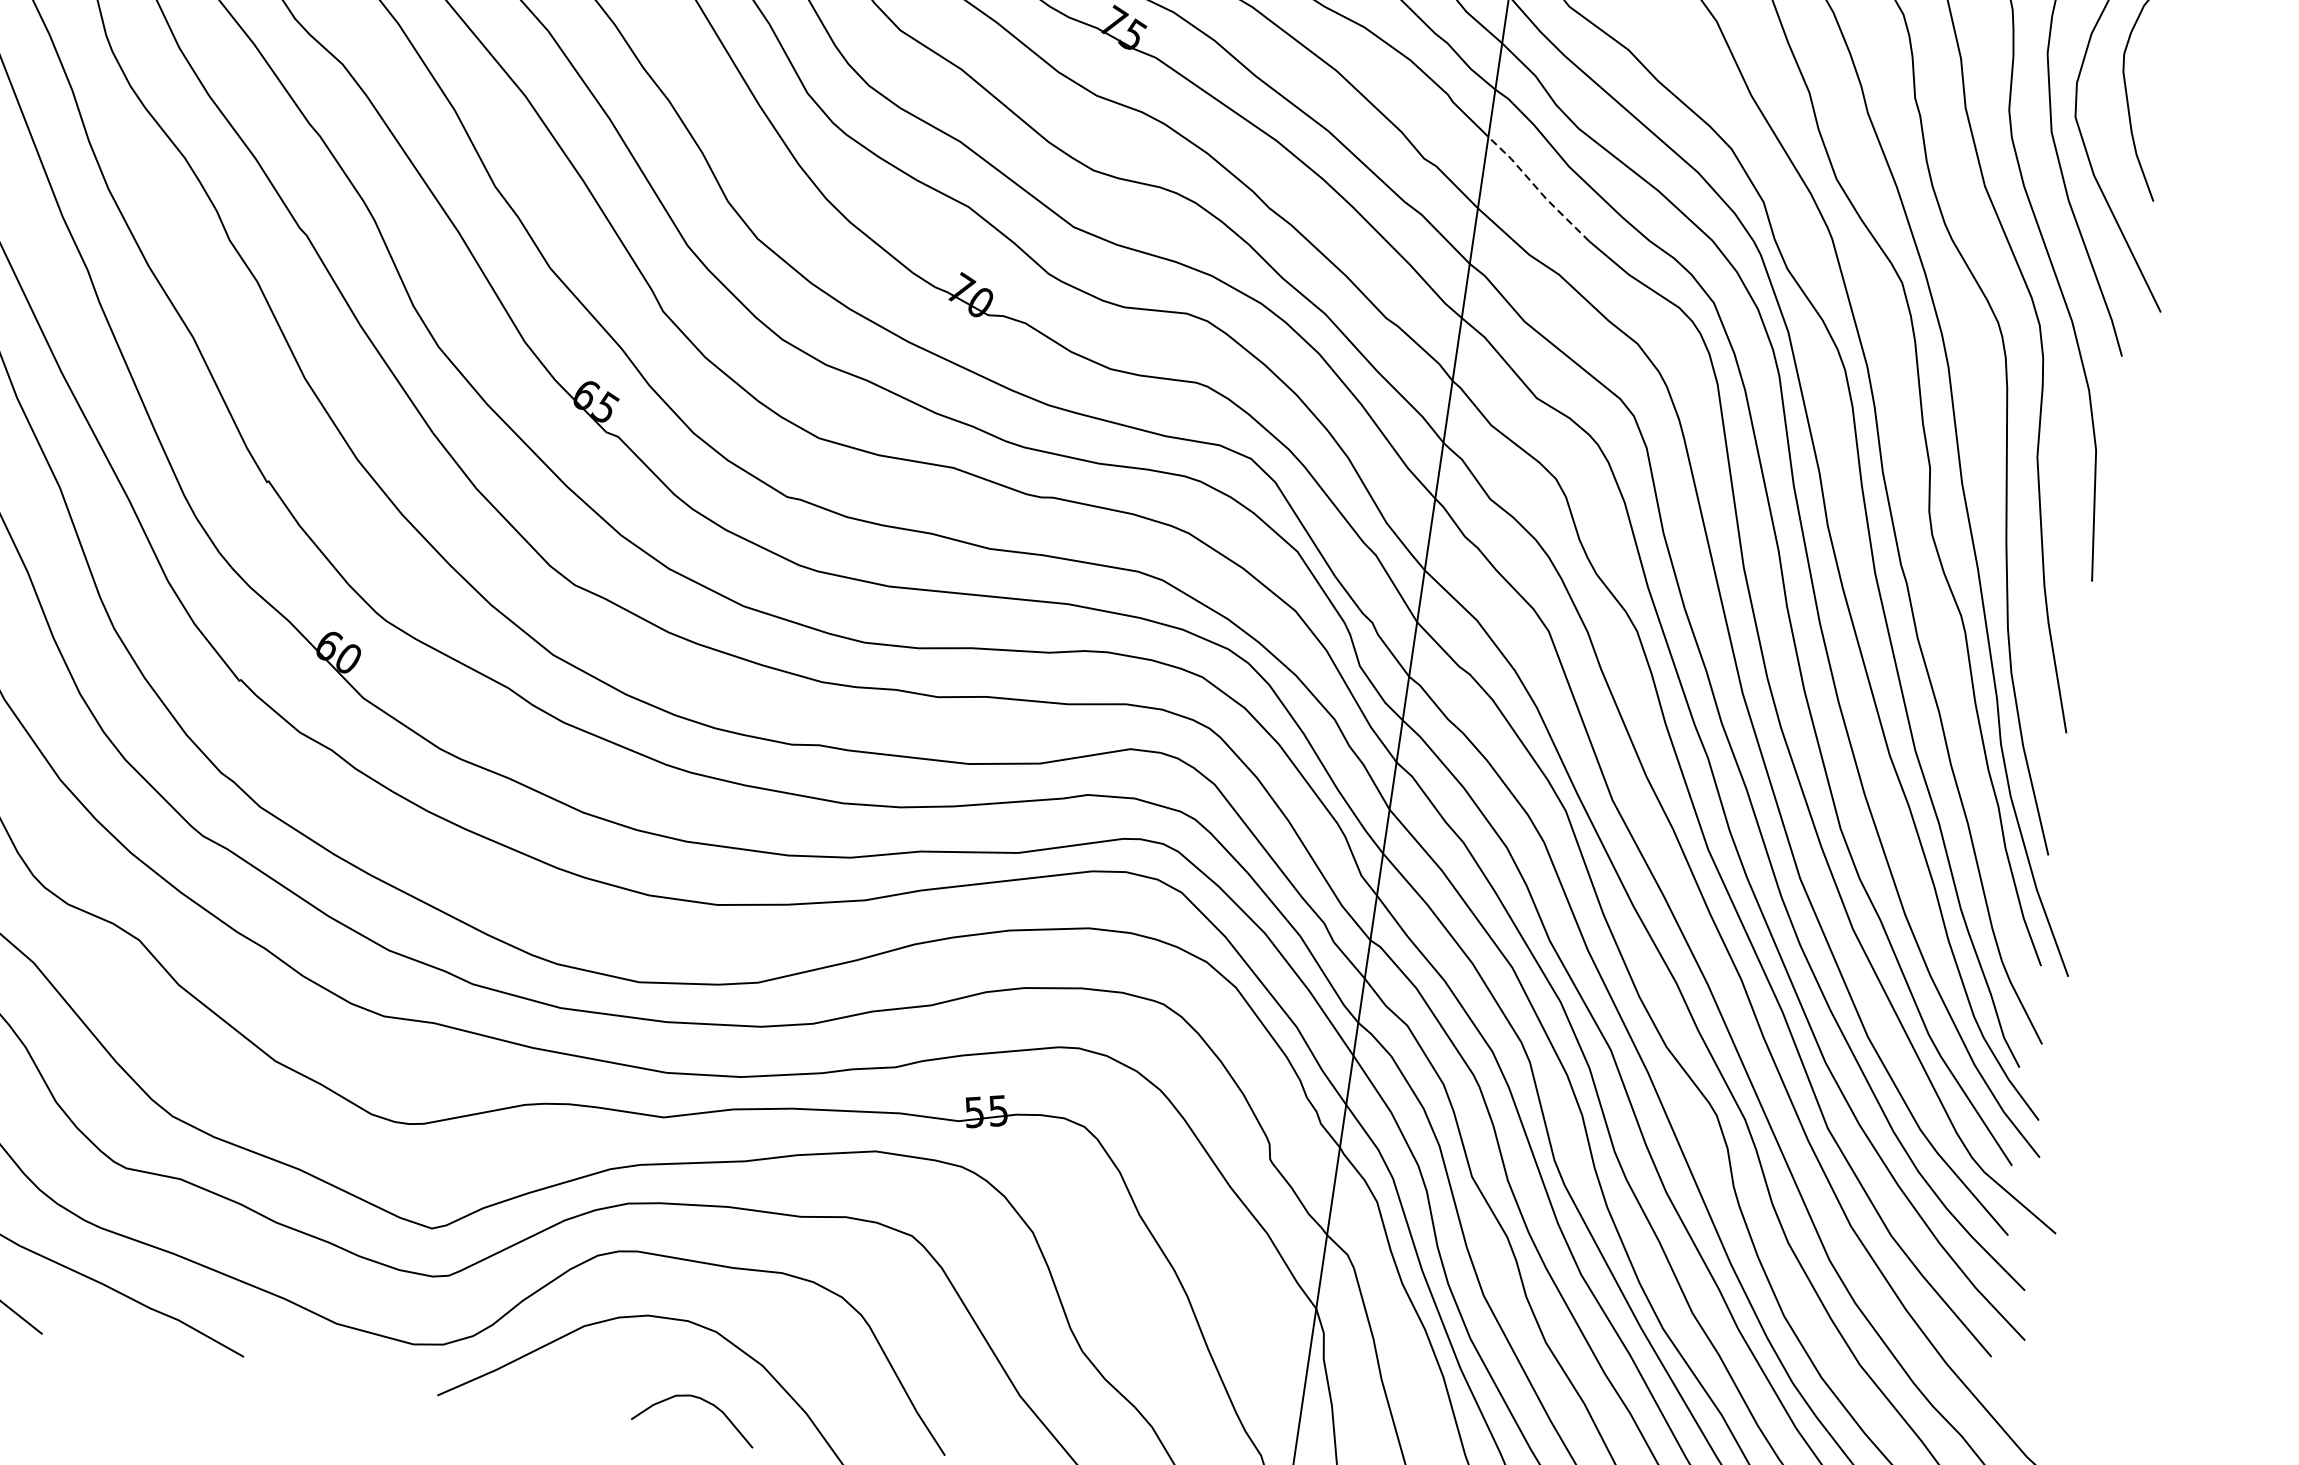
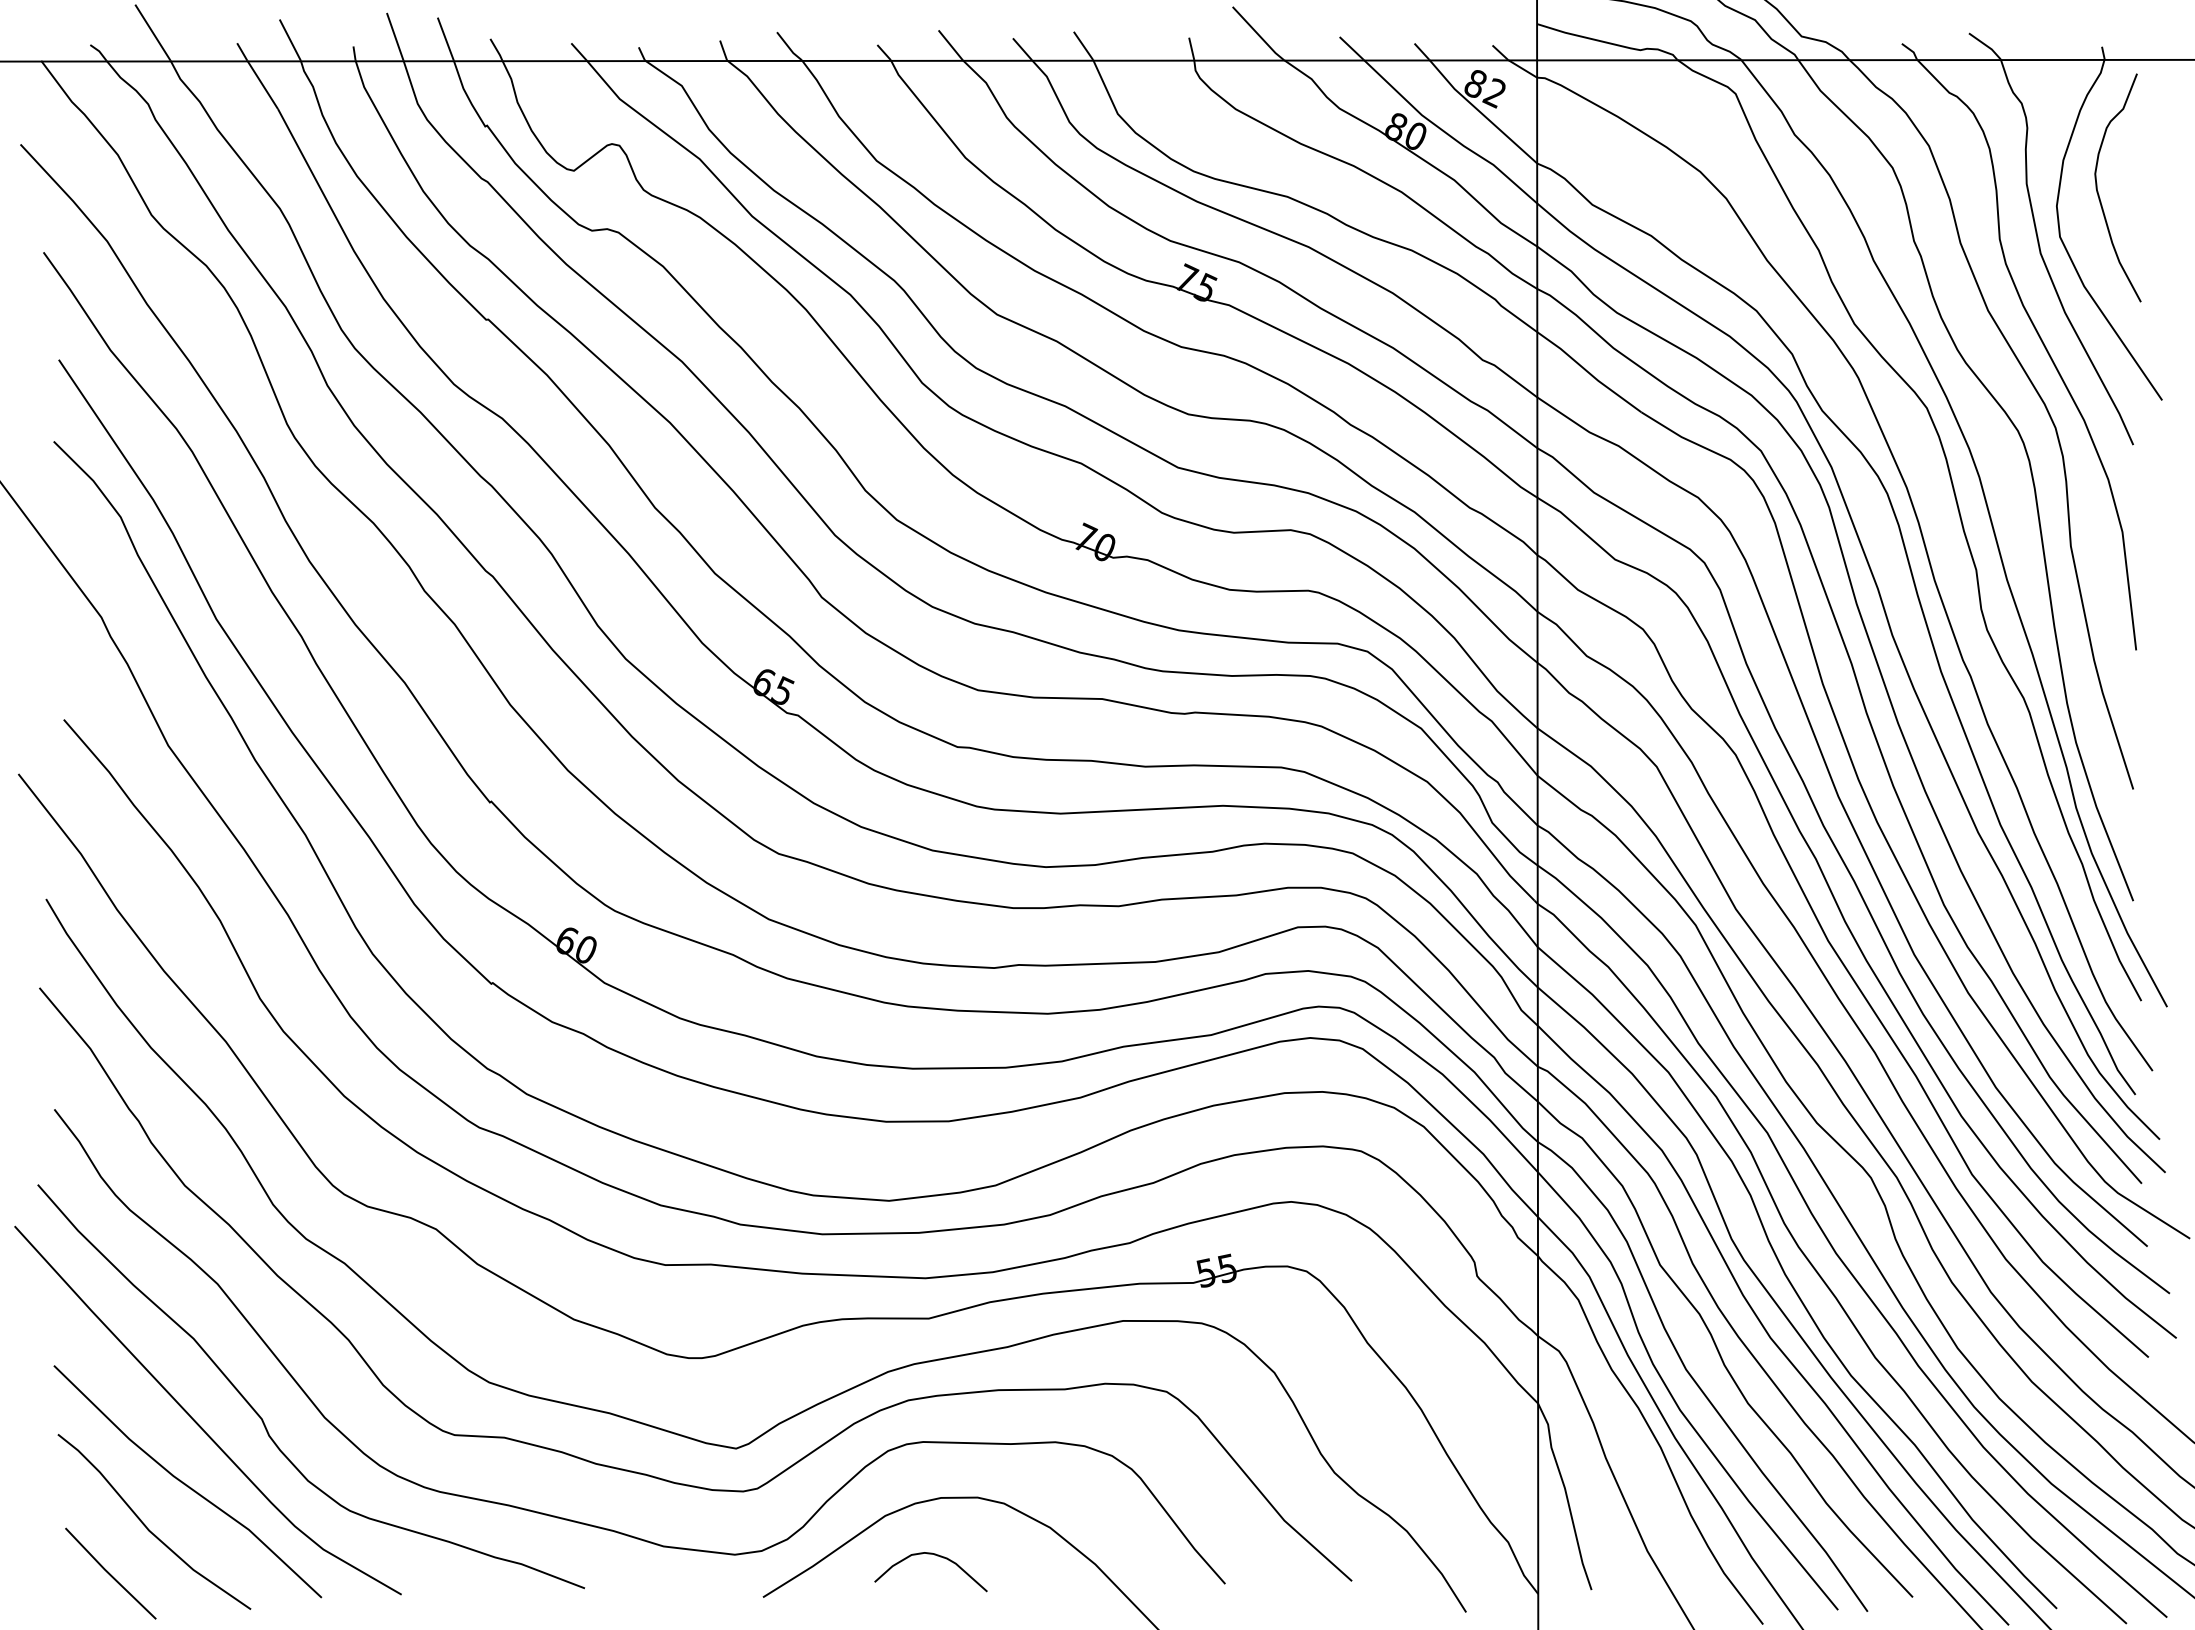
line: (1537, 189) -> (1588, 372), dashed -> solid
curve: (700, 1399) -> (934, 1555), moved

